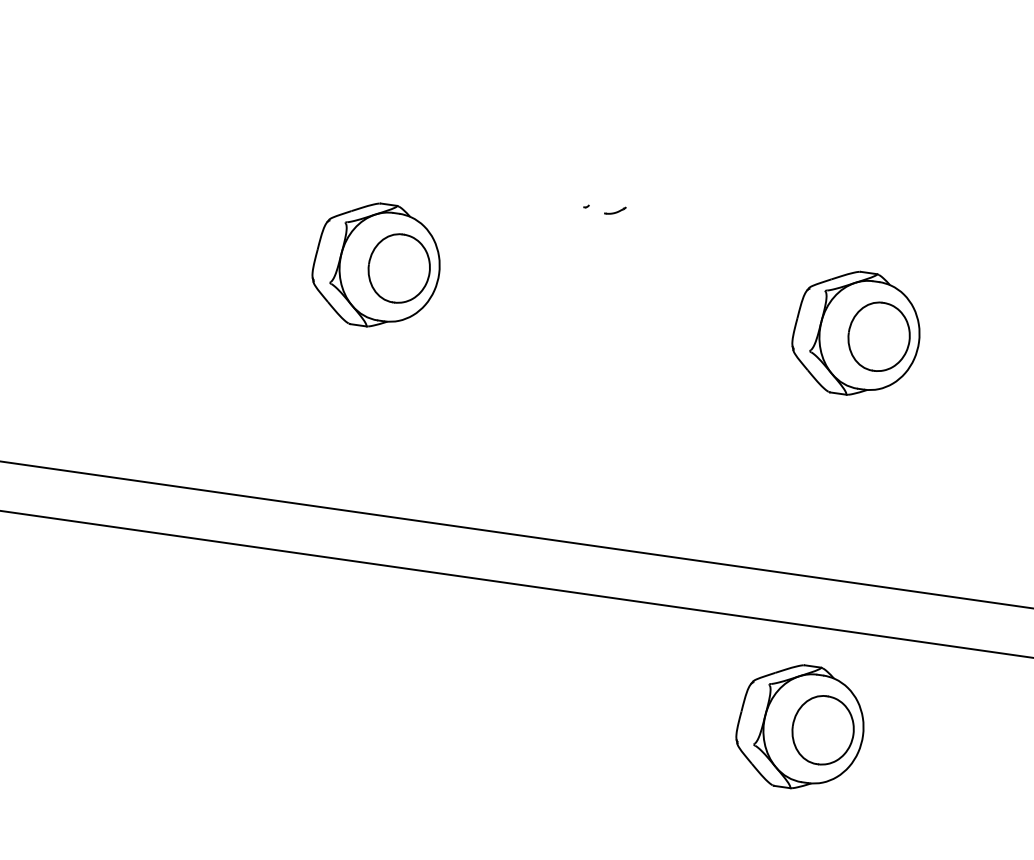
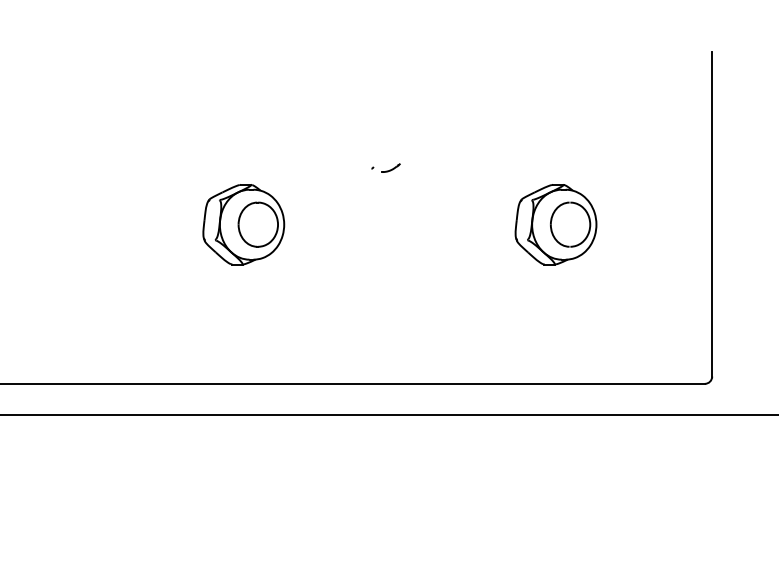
part: (614, 209) -> (390, 167), size x1.43
part: (800, 726) -> (555, 480), removed

